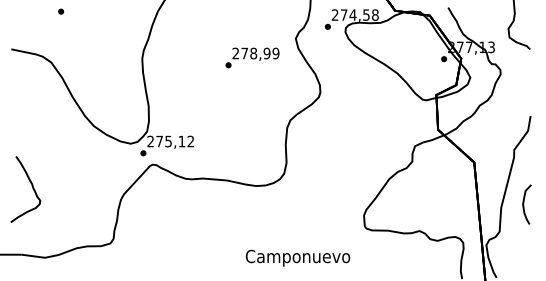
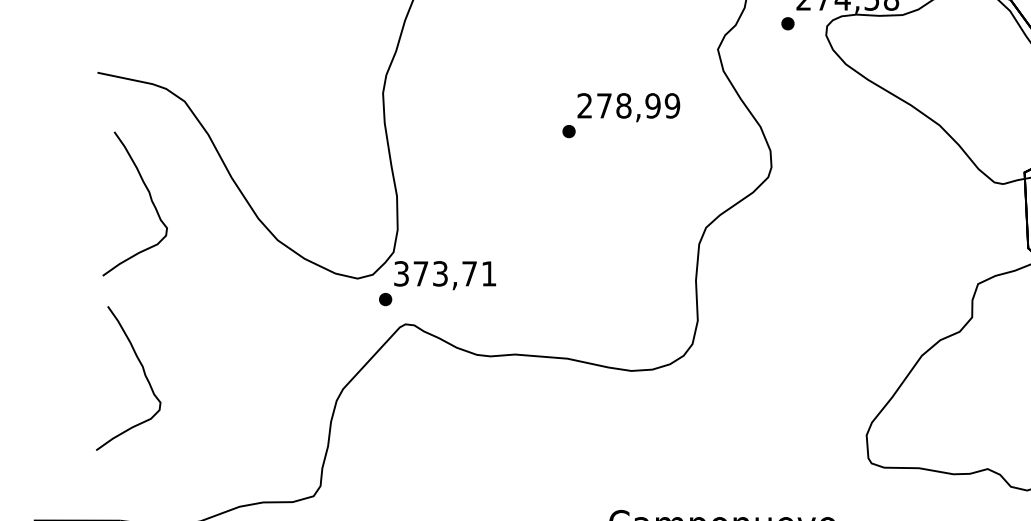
text: (252, 57) -> (621, 114), moved
curve: (34, 106) -> (148, 197), added
text: (170, 141) -> (444, 273), 275,12 -> 373,71

